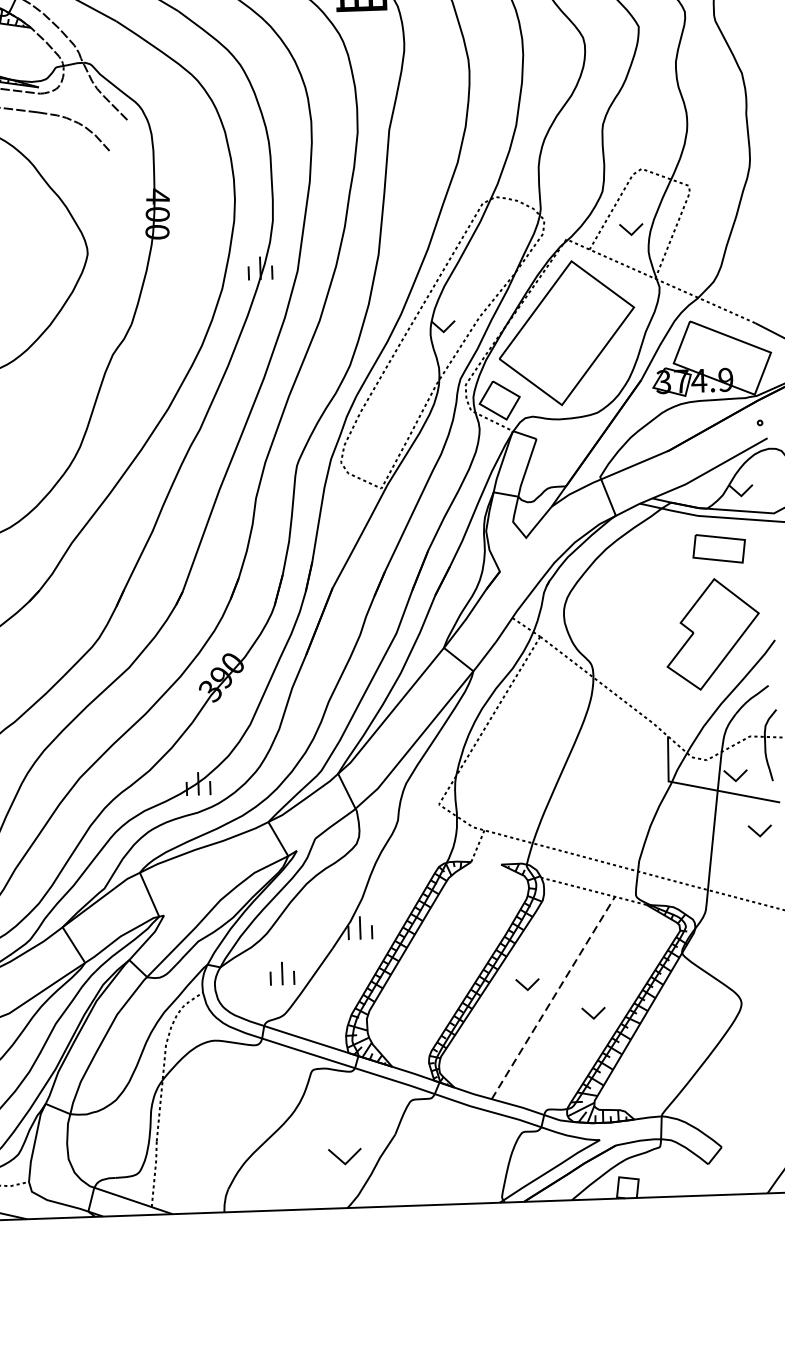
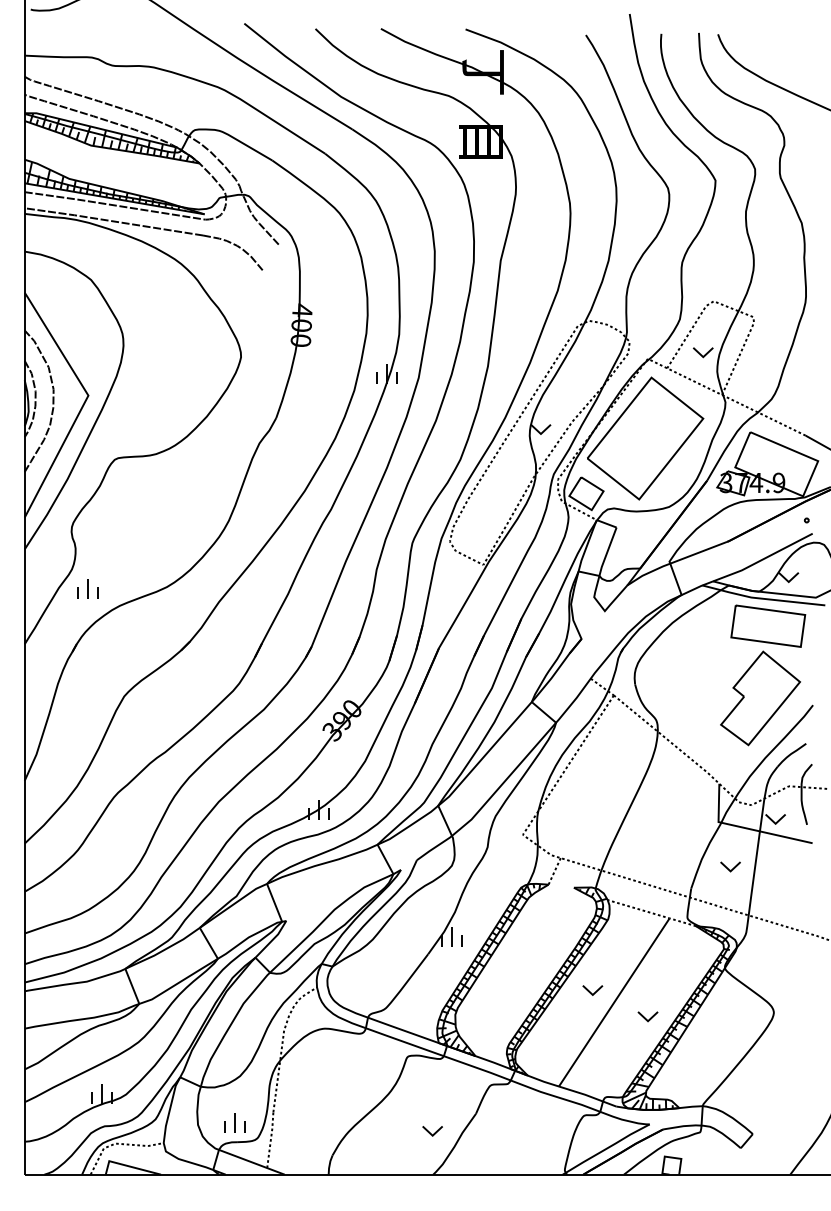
part: (719, 548) -> (768, 625), size x1.67
part: (759, 830) -> (730, 866), moved
part: (281, 973) -> (234, 1122), moved
line: (553, 998) -> (614, 1002), dashed -> solid
part: (344, 1157) -> (432, 1131), size x0.71

